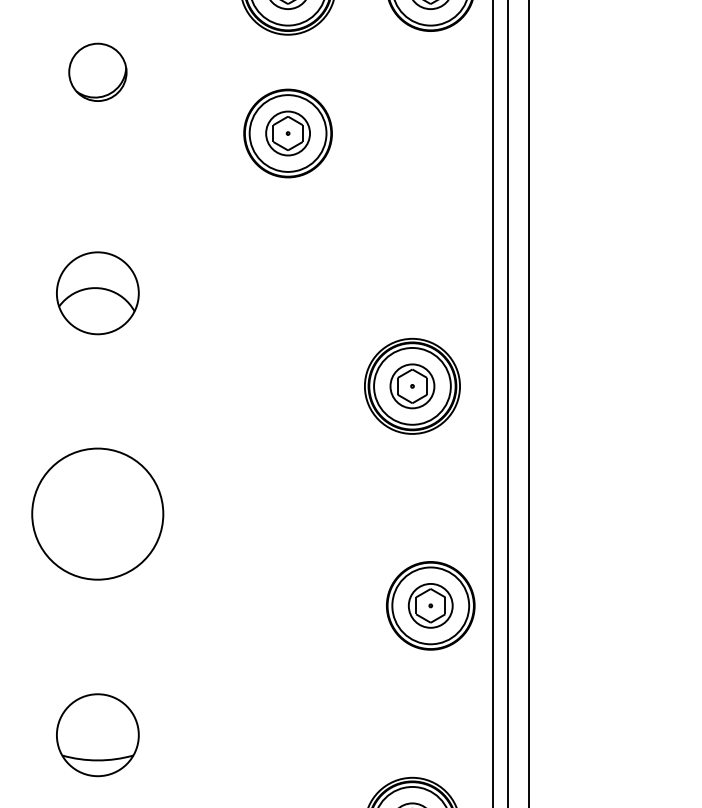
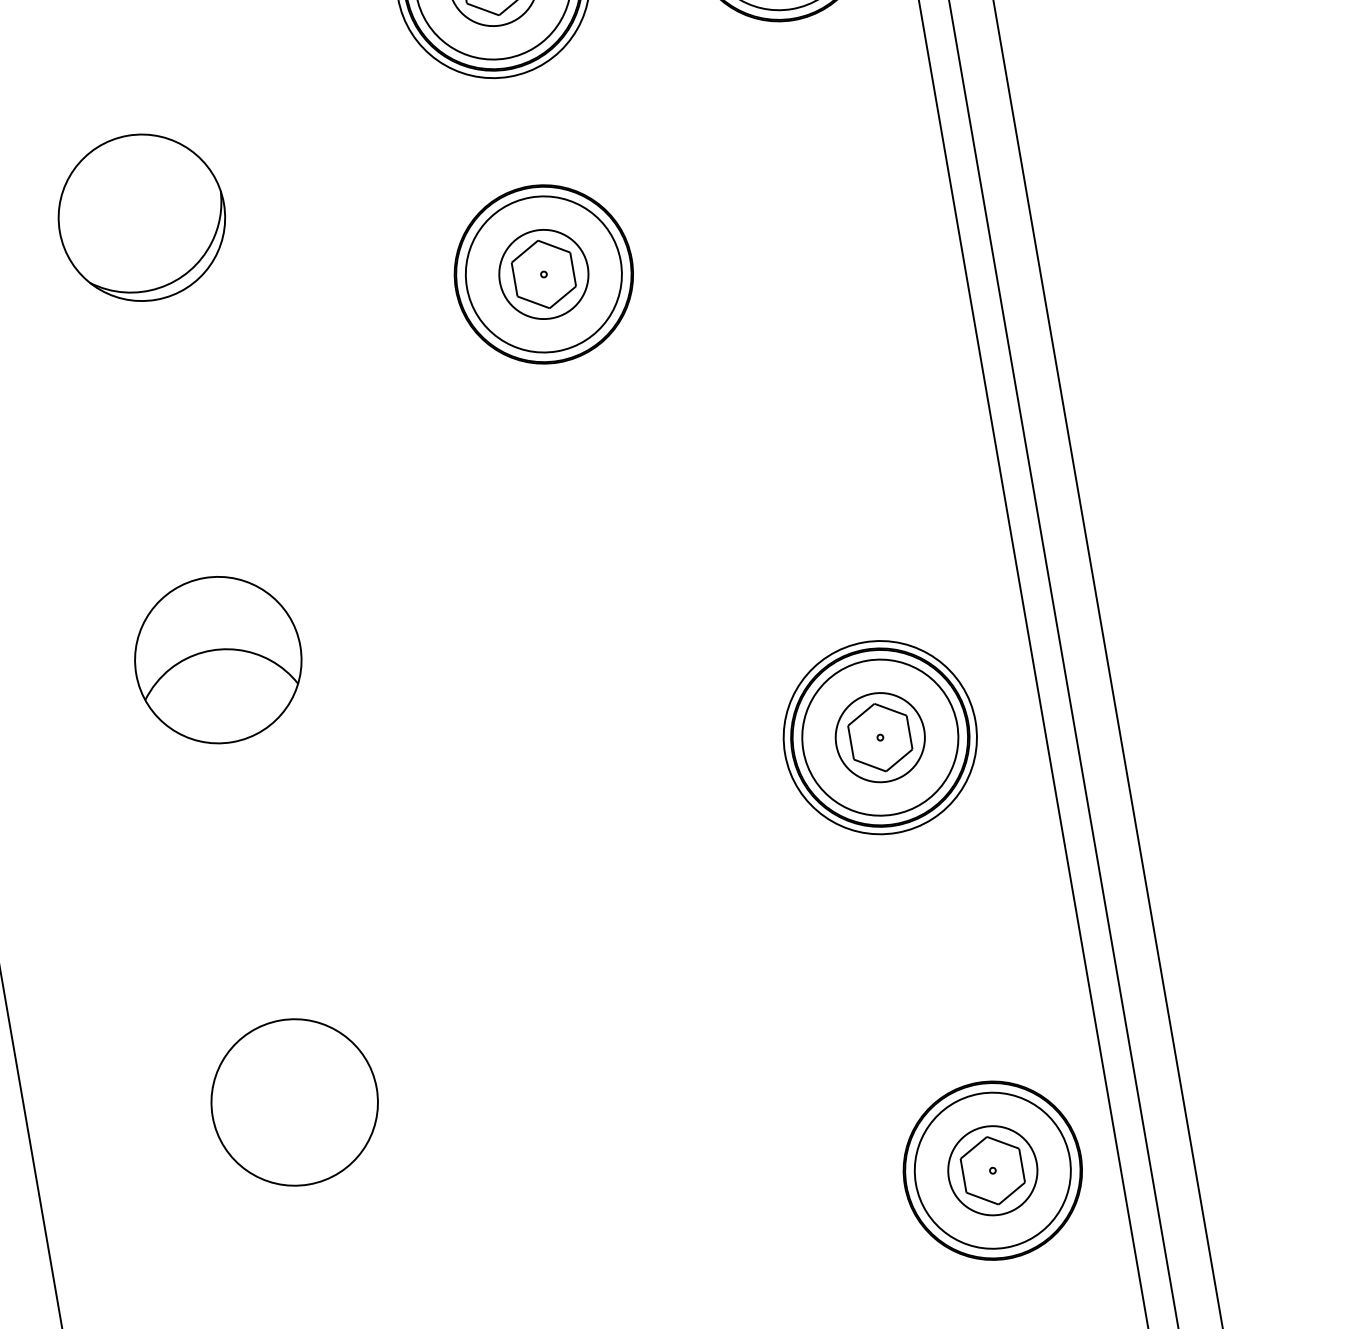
part: (97, 72) -> (141, 218), size x1.43
part: (97, 514) -> (294, 1103), size x0.62

